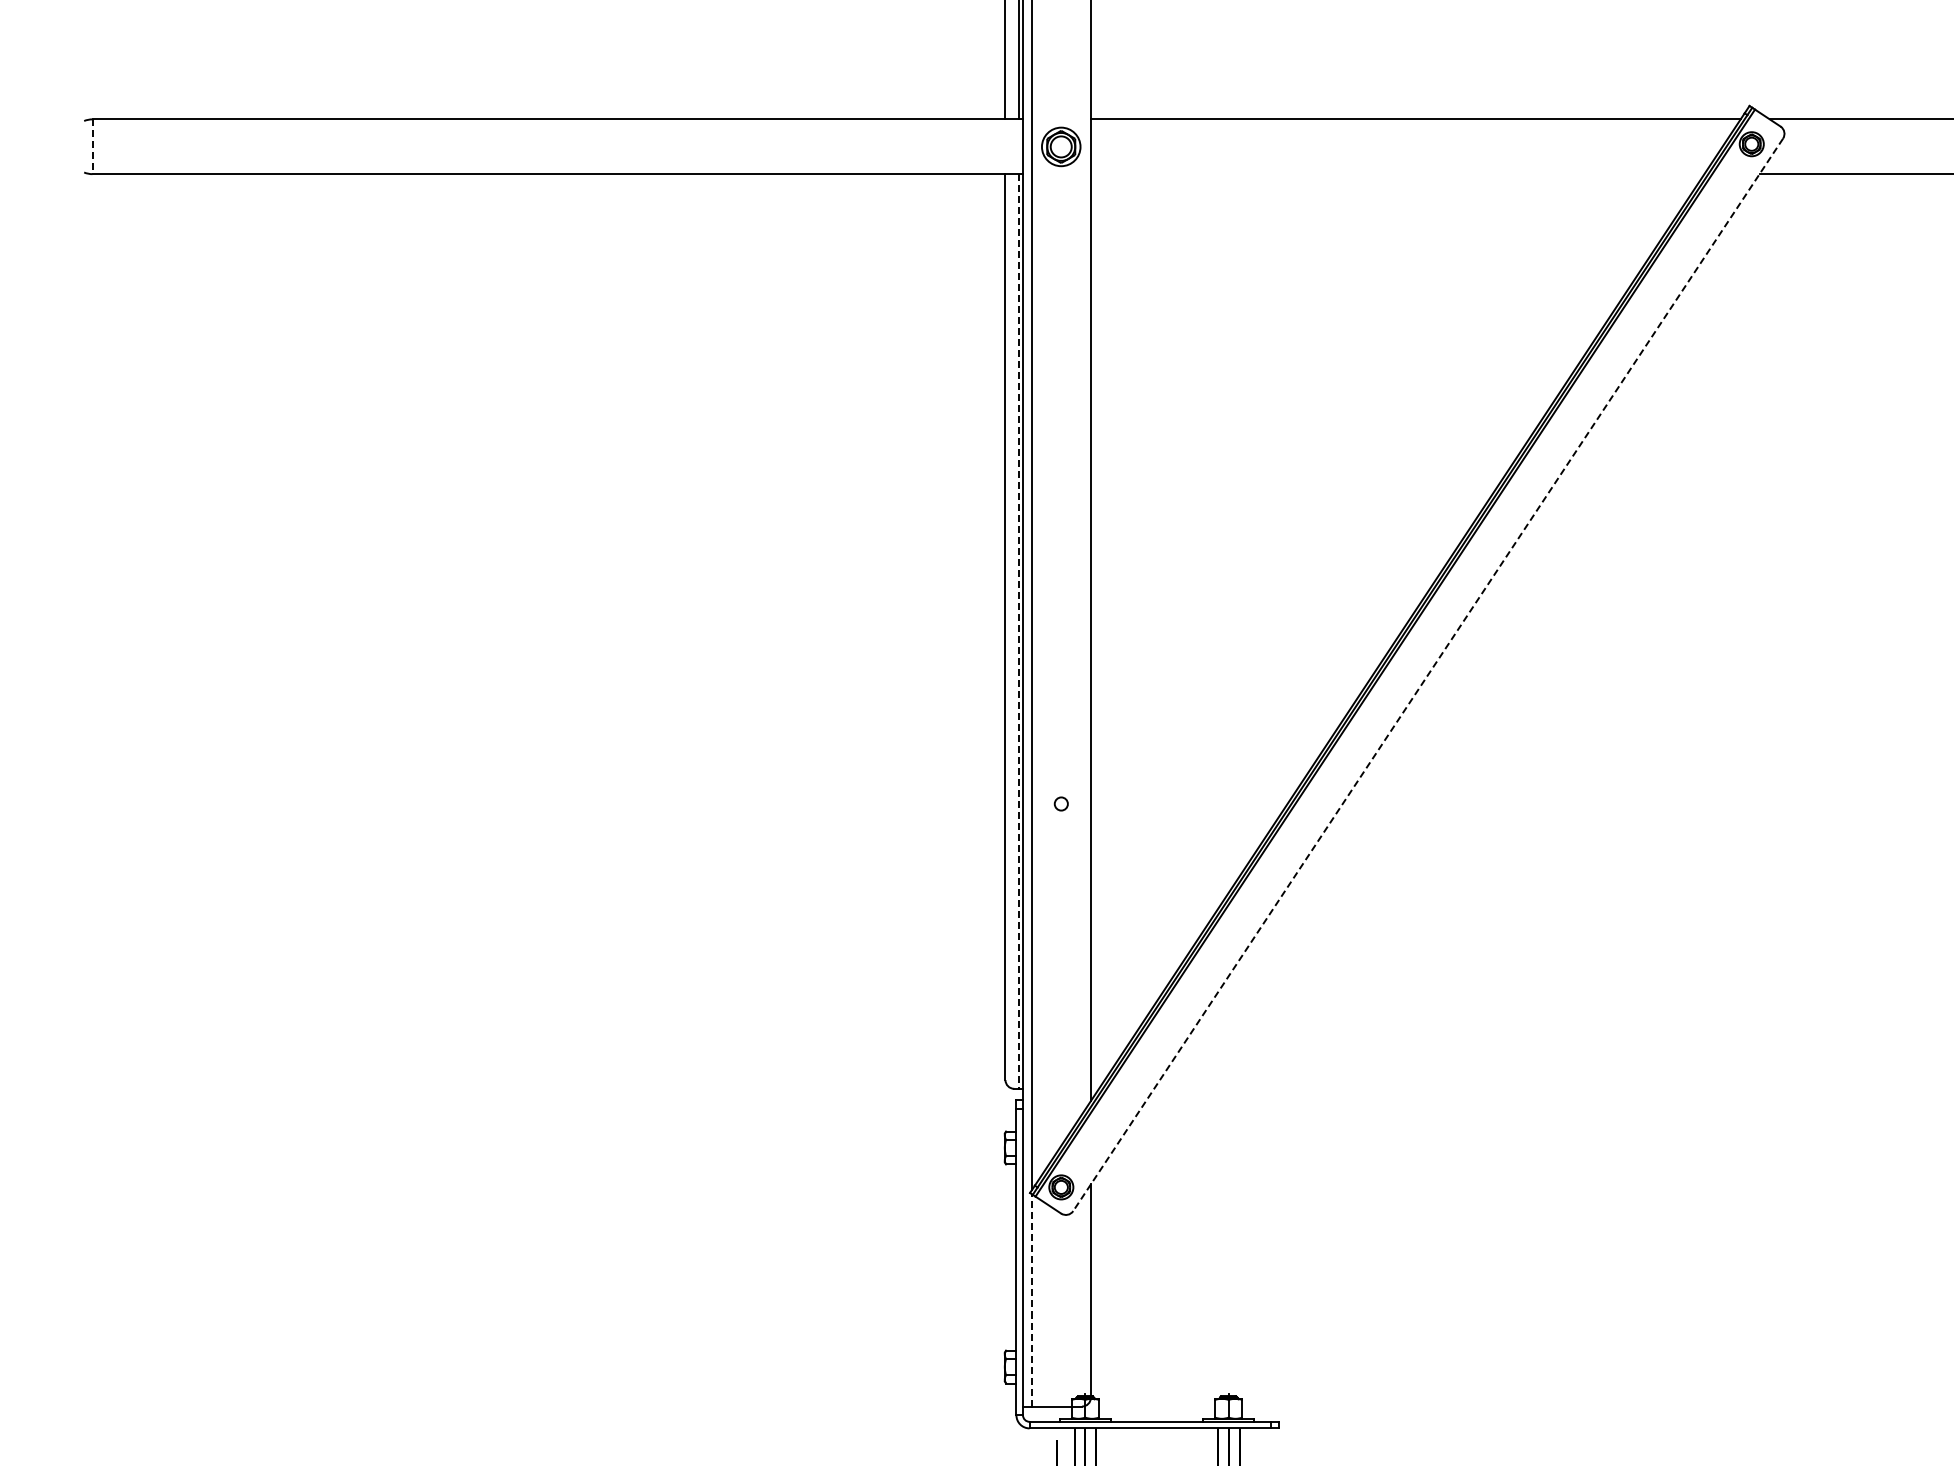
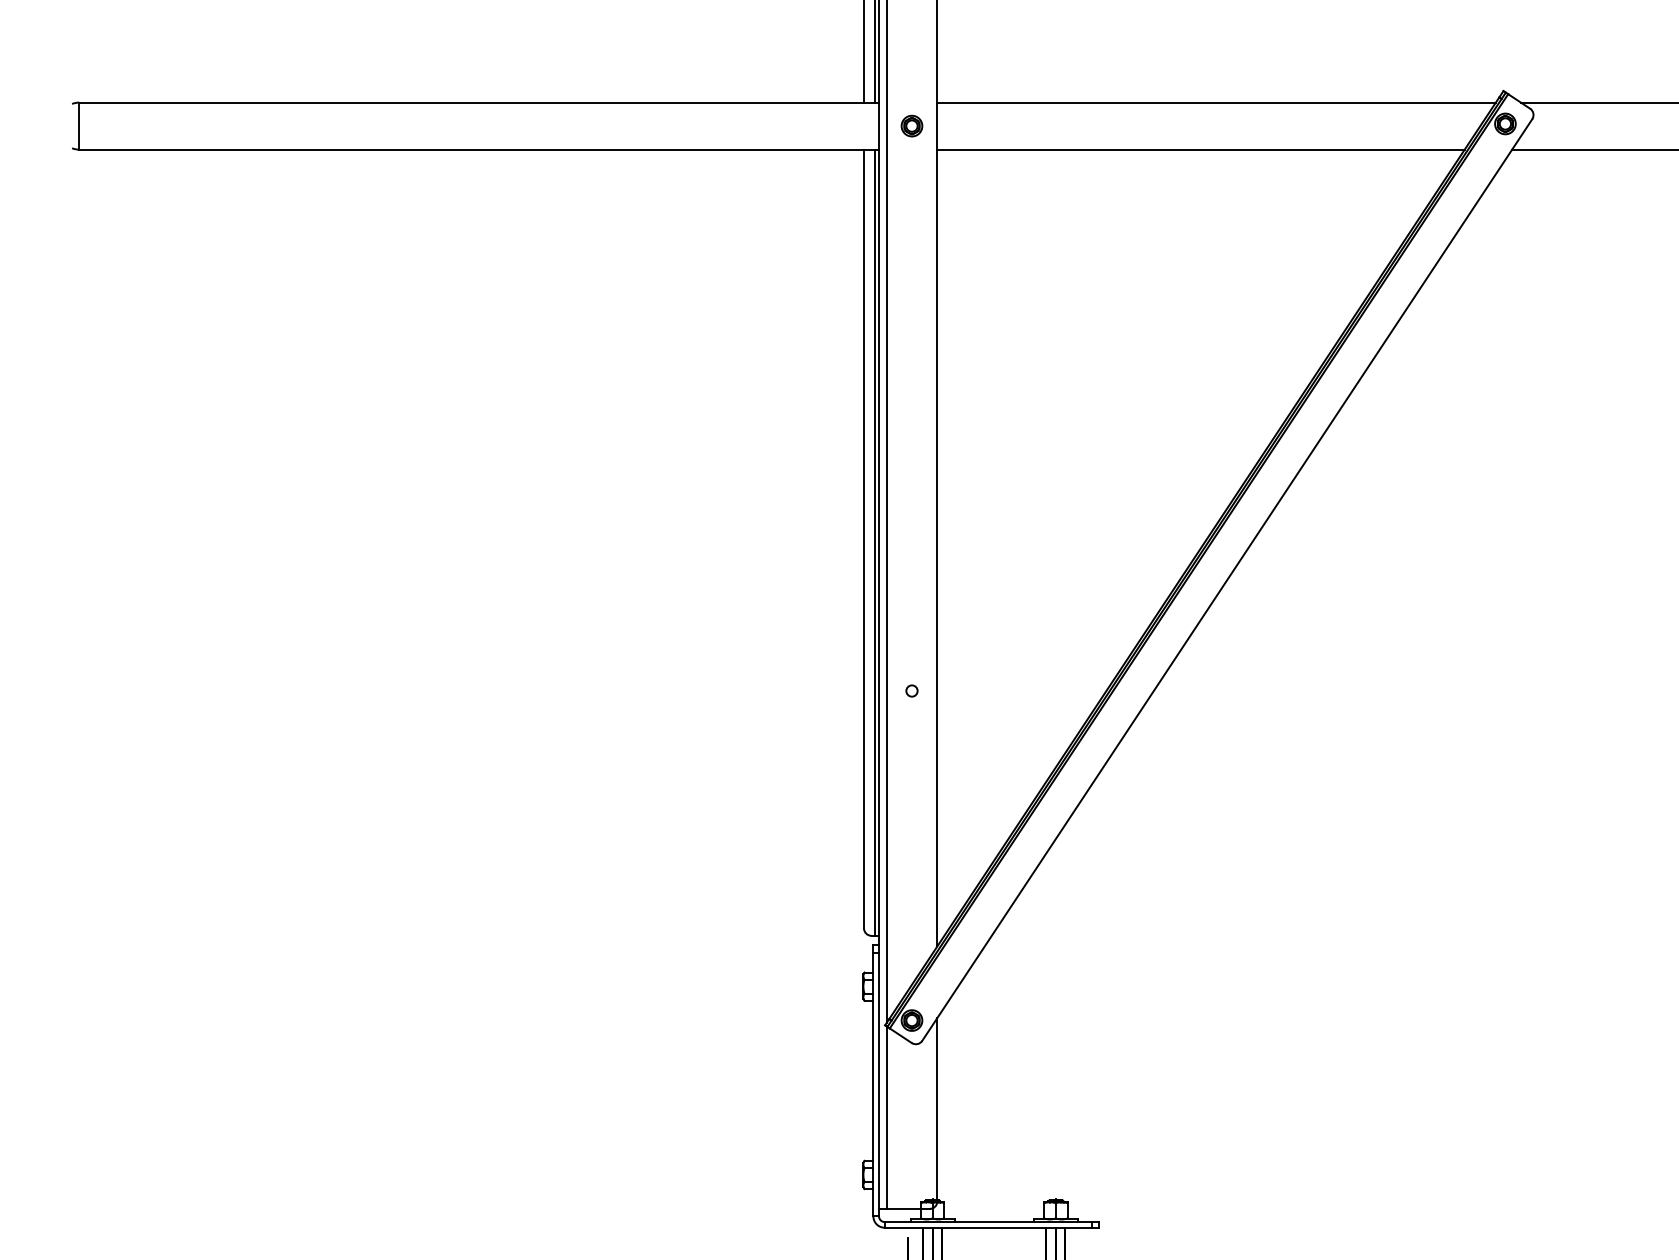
part: (1061, 146) -> (912, 125), size x0.62
line: (92, 147) -> (79, 126), dashed -> solid
line: (1397, 174) -> (1200, 149), added
line: (1018, 631) -> (875, 542), dashed -> solid
line: (1427, 675) -> (1226, 580), dashed -> solid
line: (1031, 1299) -> (886, 1116), dashed -> solid

